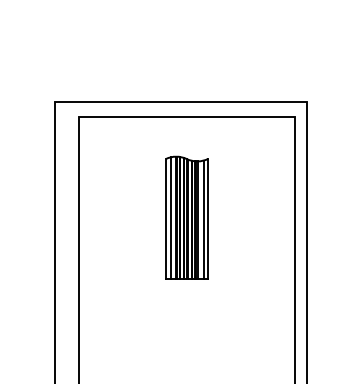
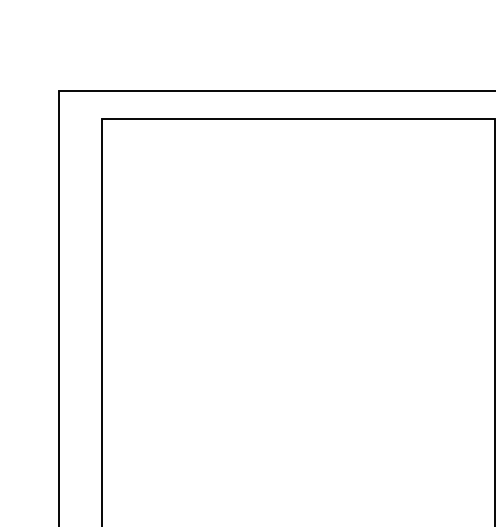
part: (186, 217) -> (297, 302), removed

